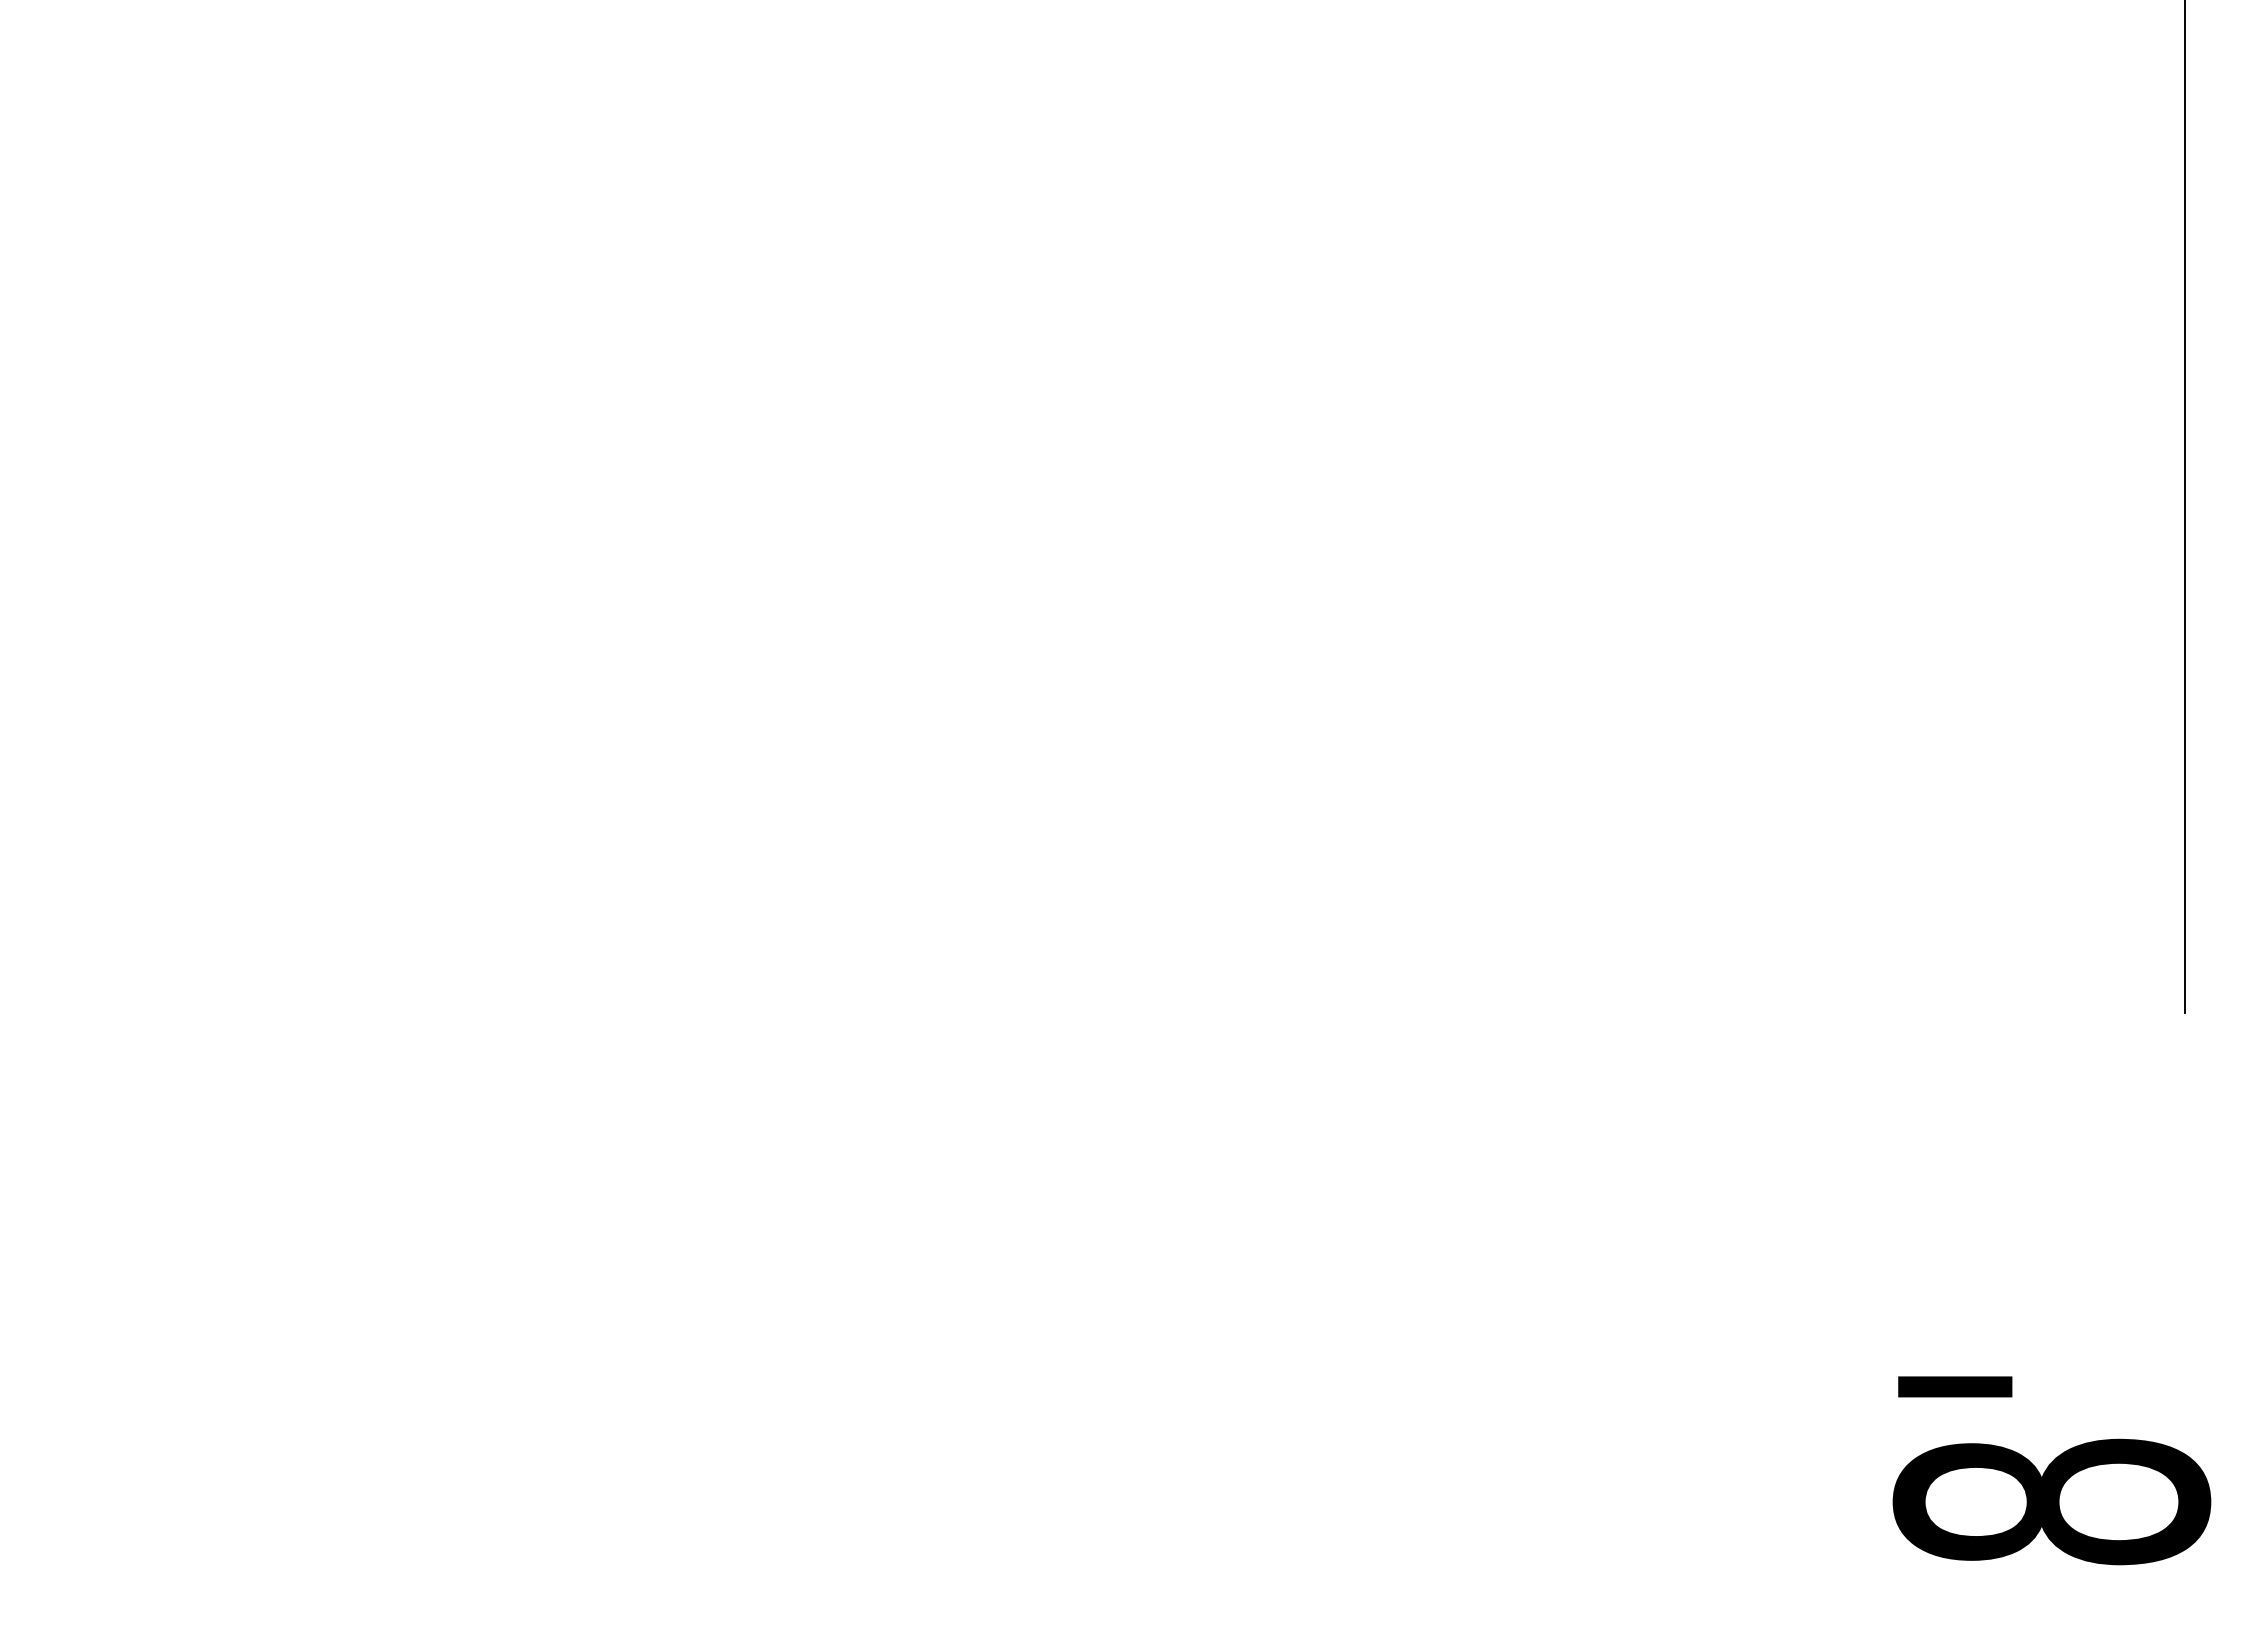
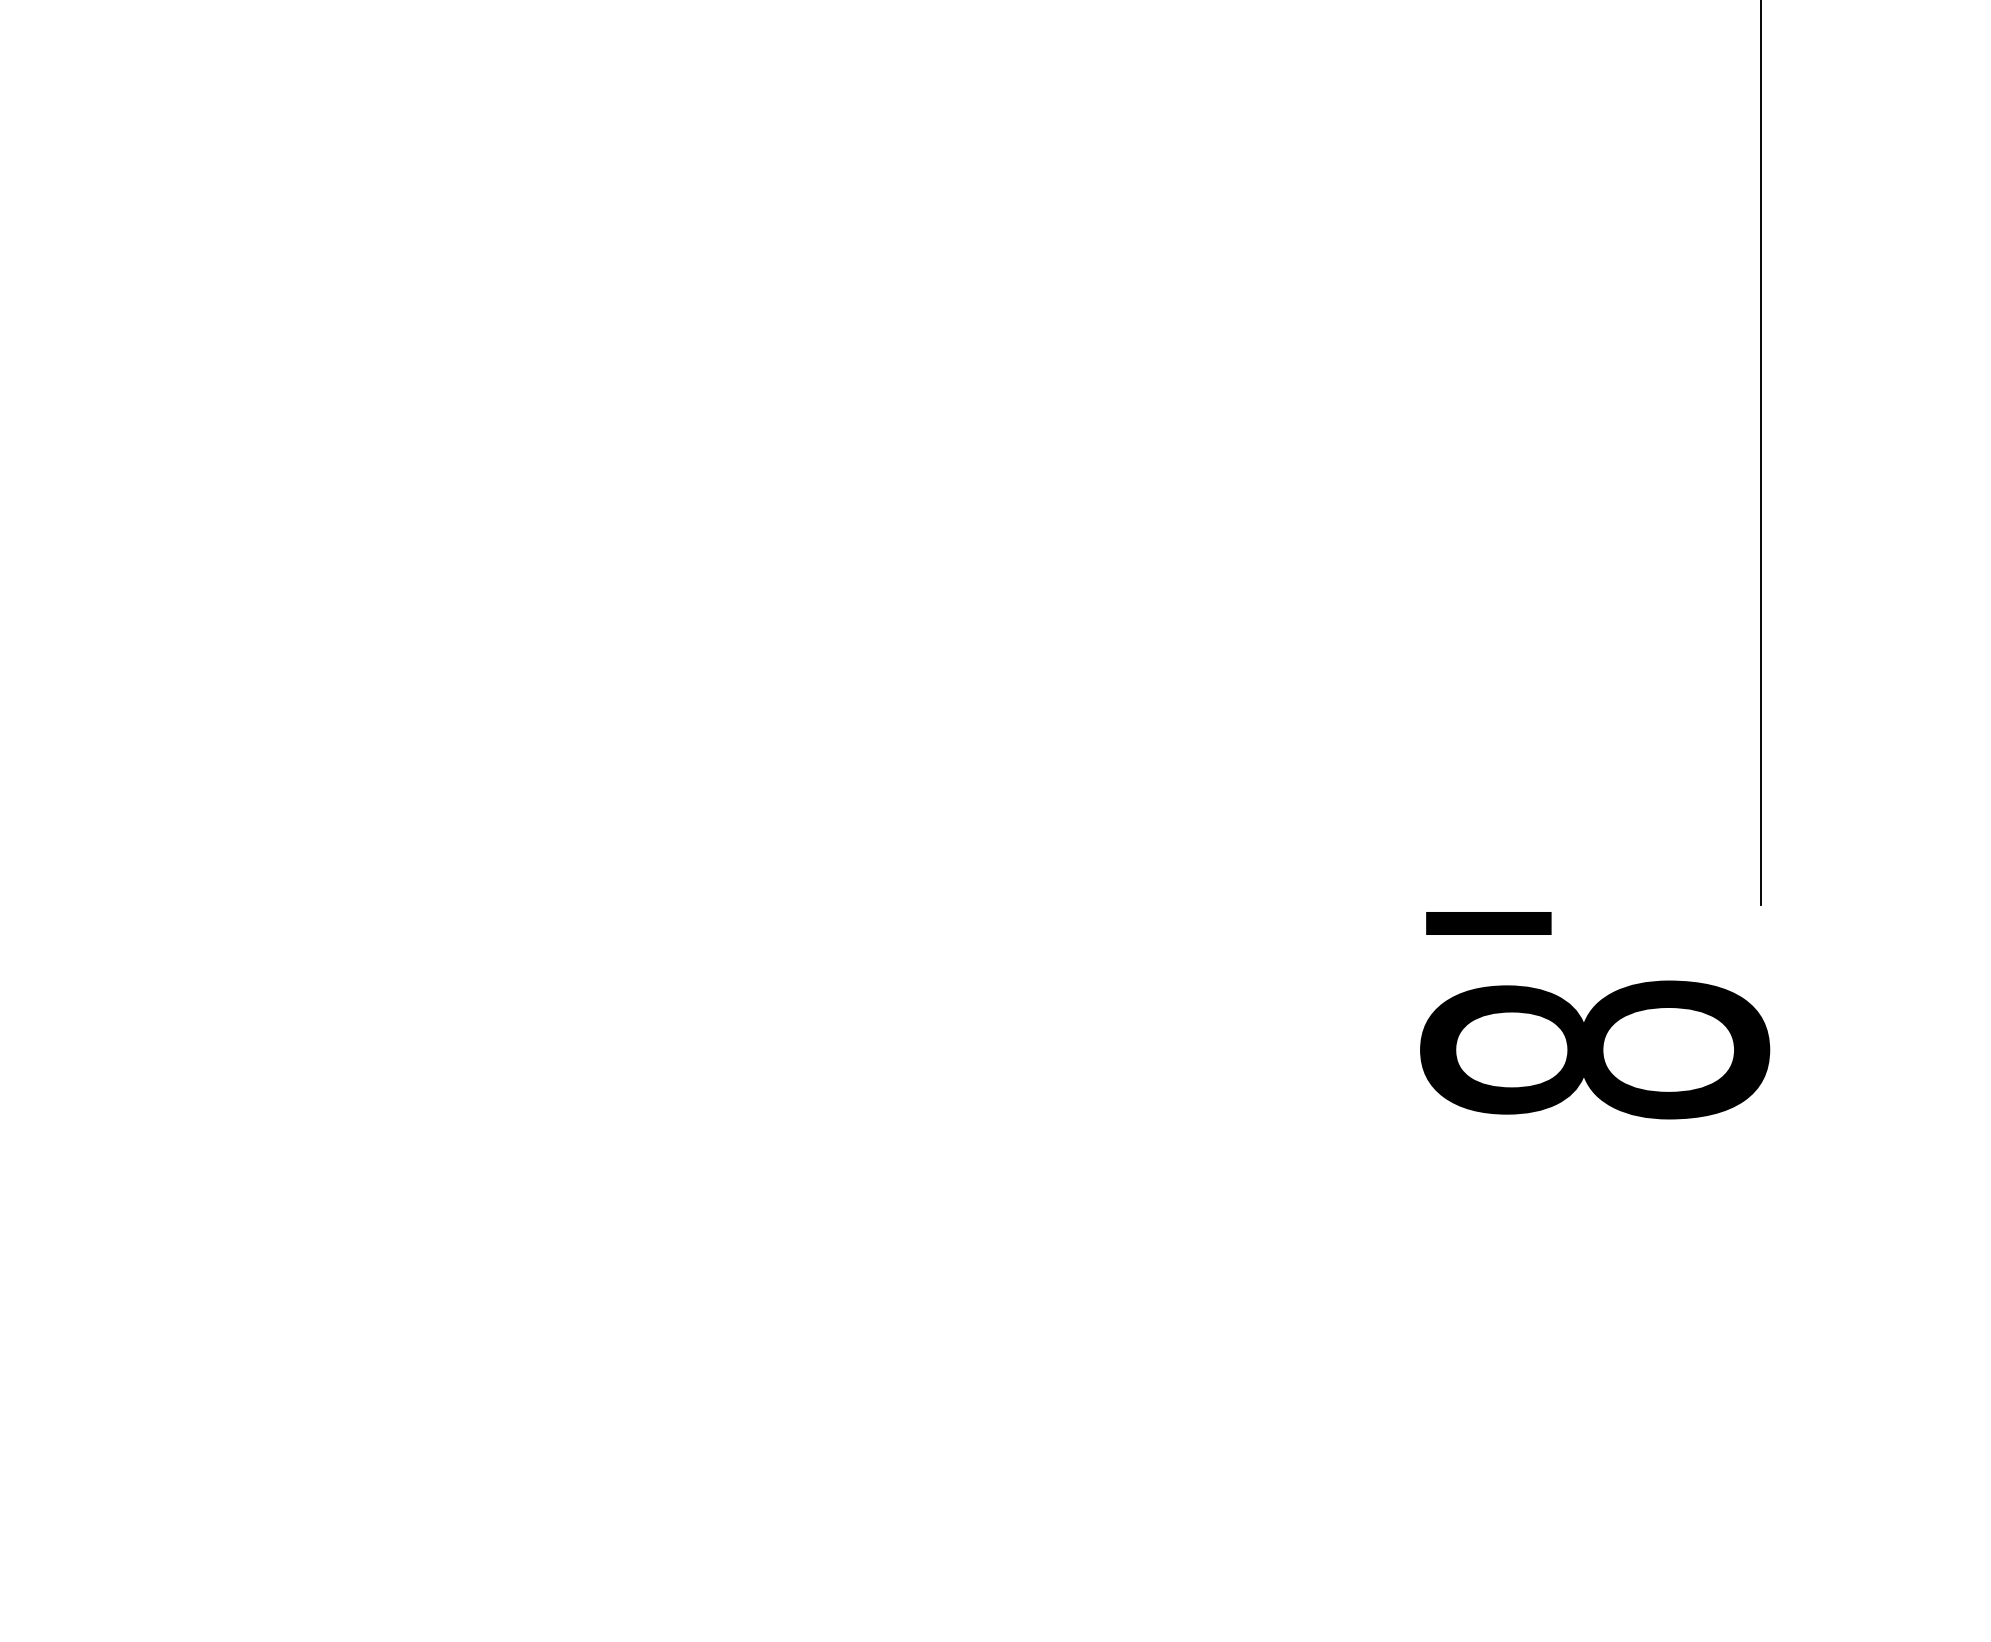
text: (2051, 1470) -> (1594, 1015), moved

